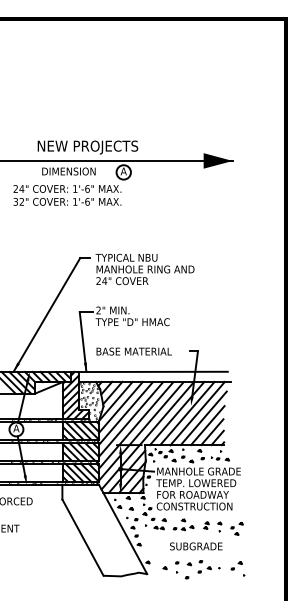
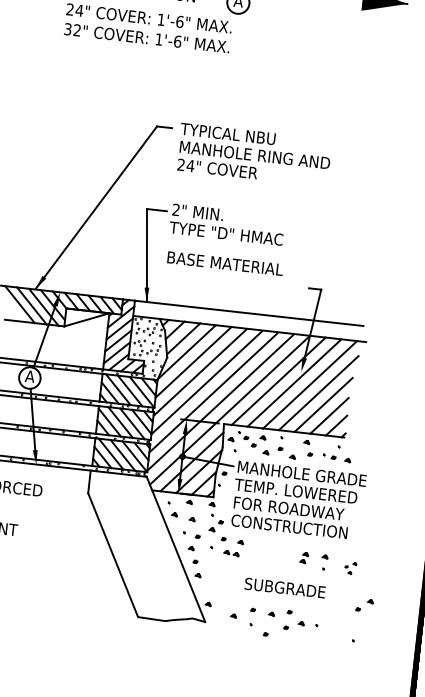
text: (133, 351) -> (224, 263), moved
part: (183, 524) -> (269, 552), removed
part: (236, 528) -> (349, 567), size x0.6
part: (236, 565) -> (364, 604), moved

